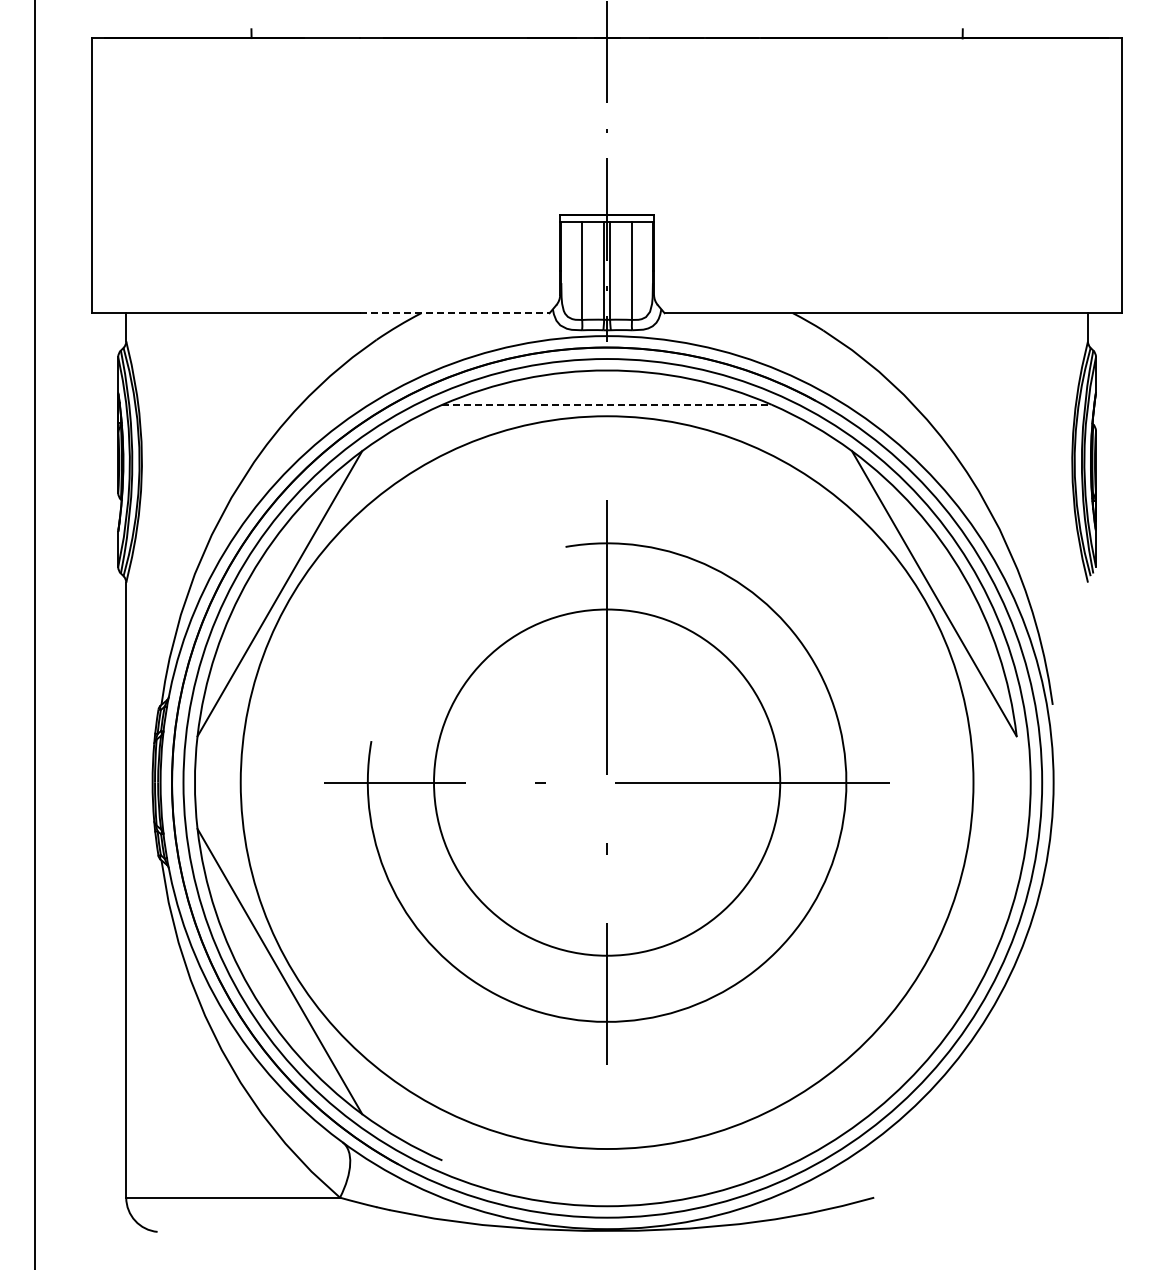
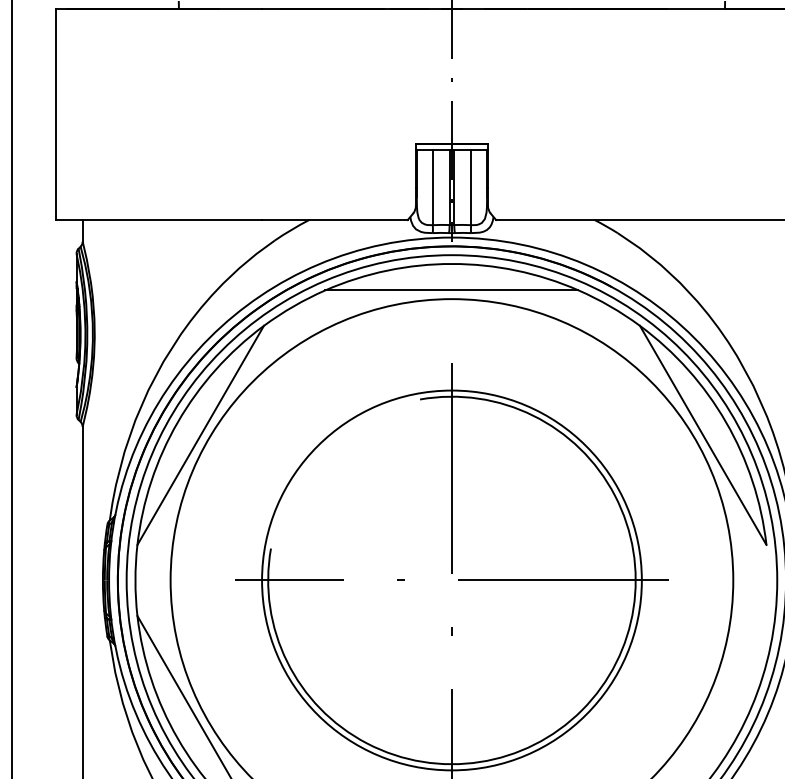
line: (454, 313) -> (334, 220), dashed -> solid
line: (607, 404) -> (452, 290), dashed -> solid
circle: (606, 782) -> (451, 580), size x1.43

